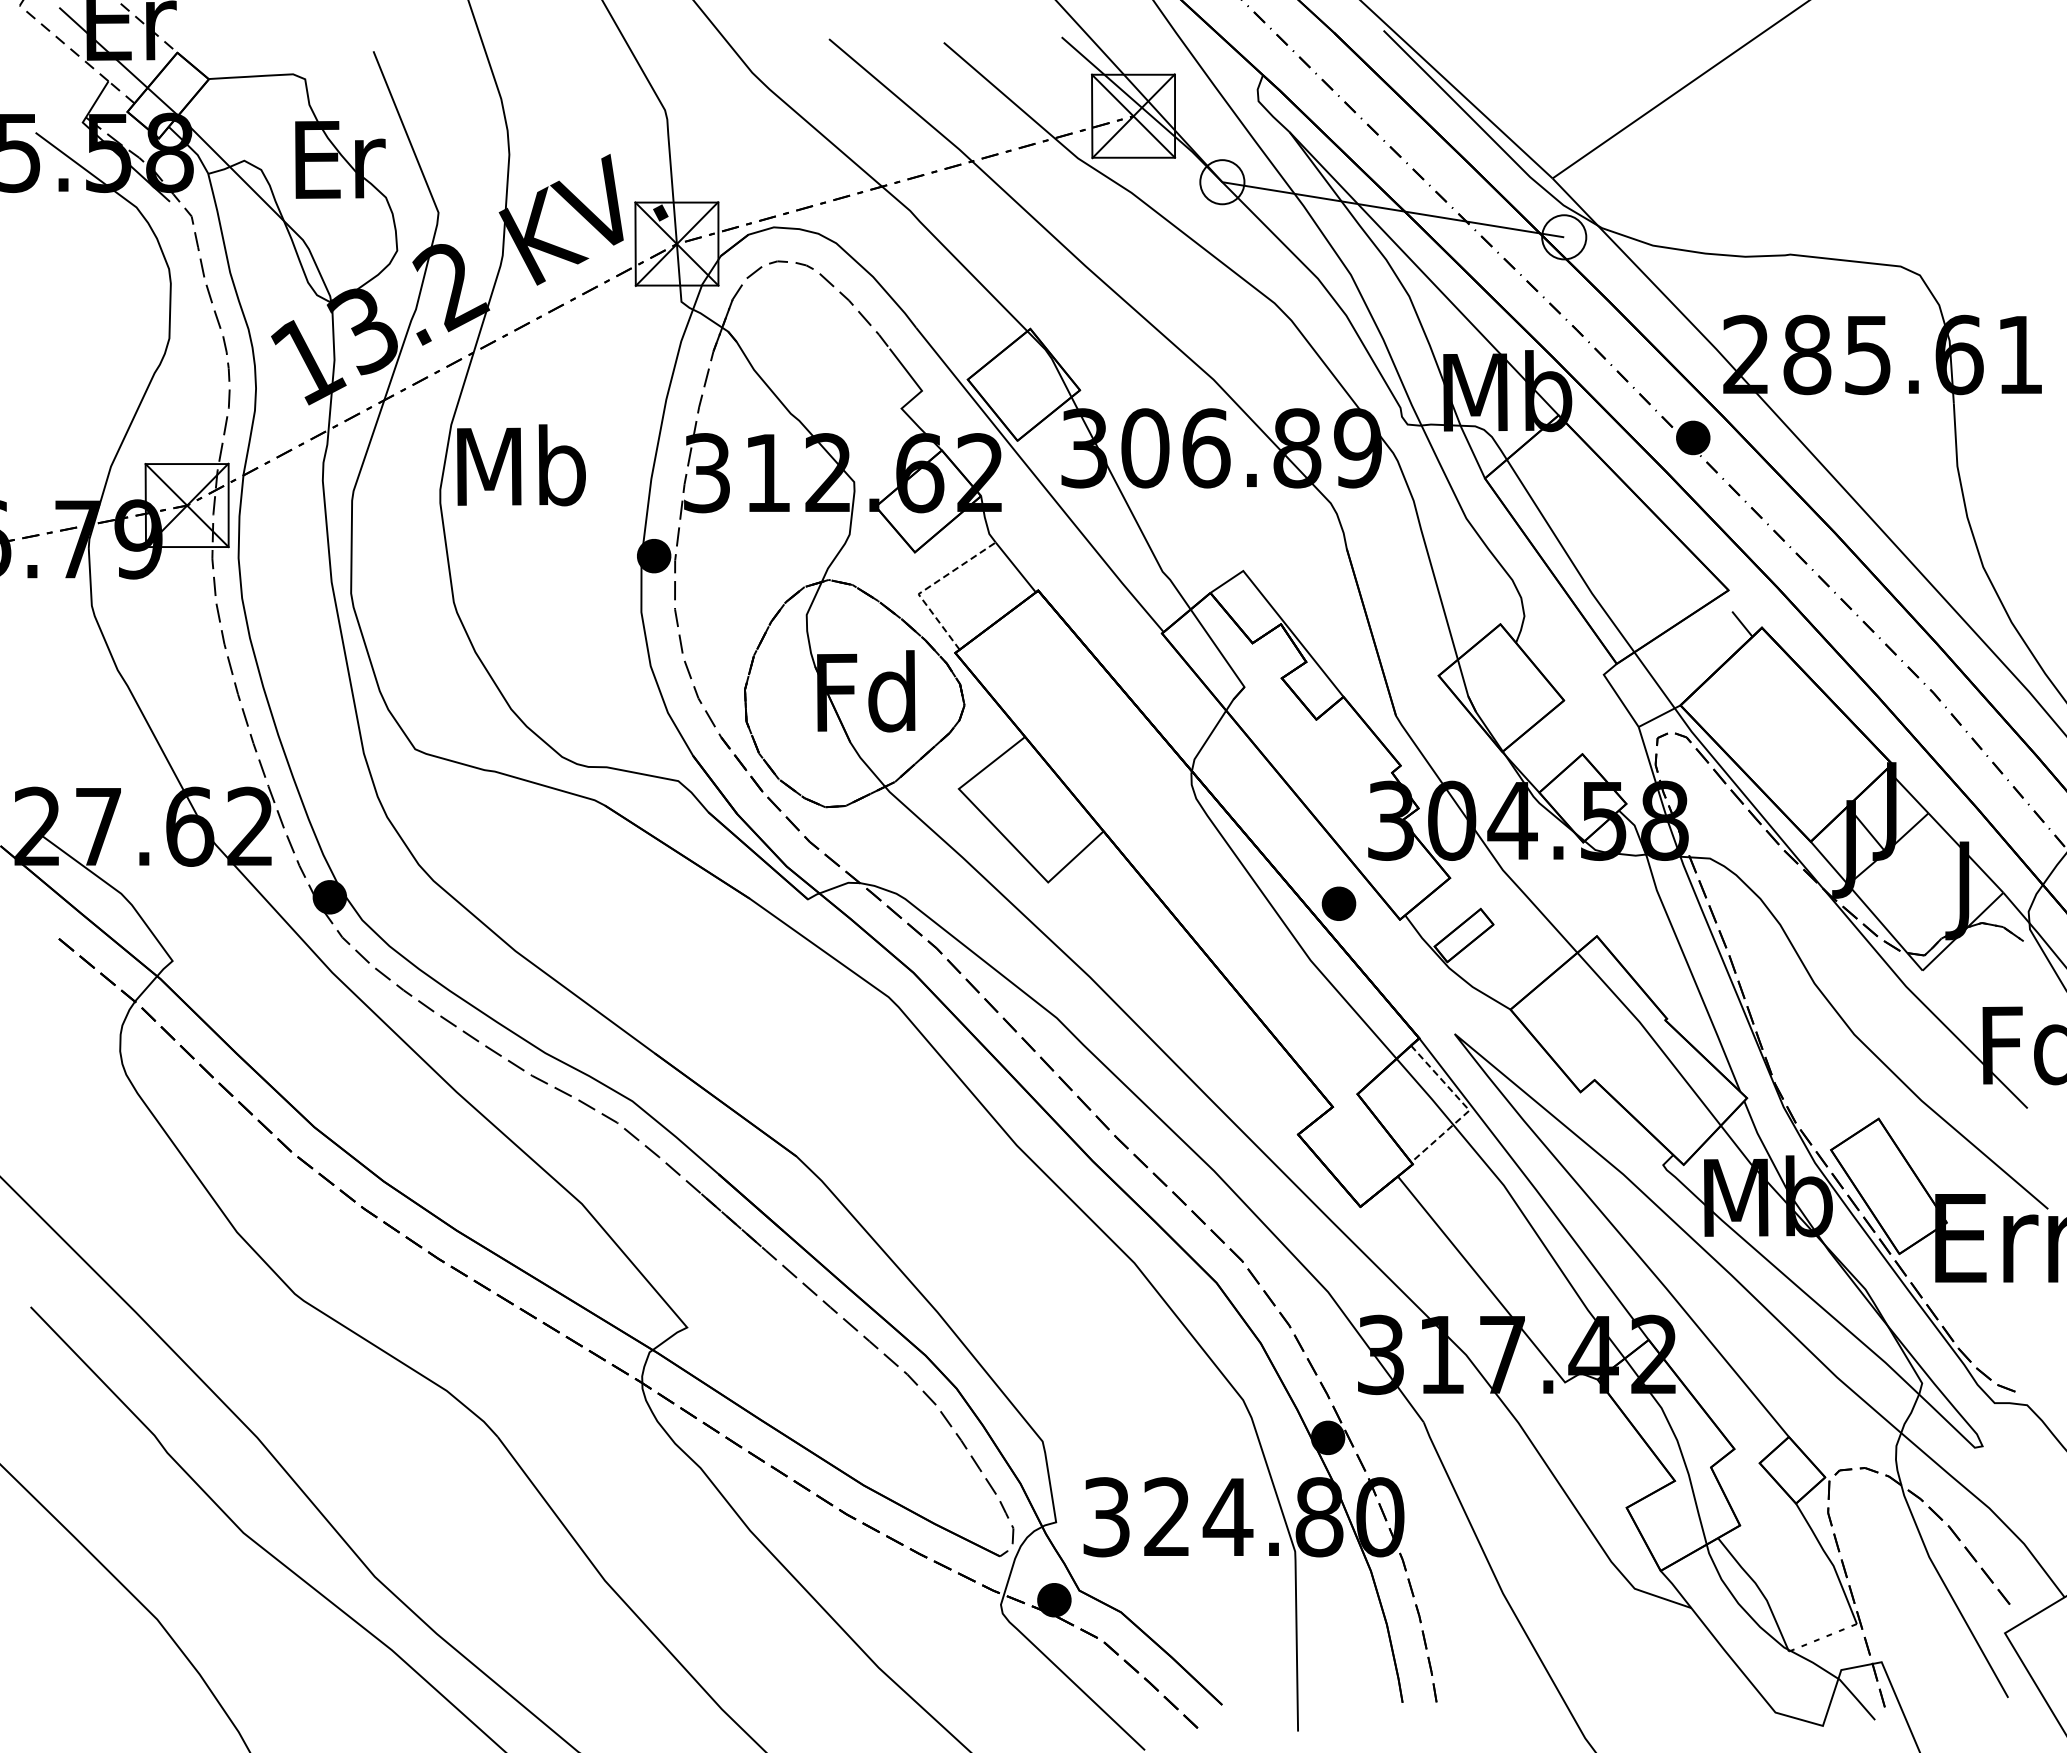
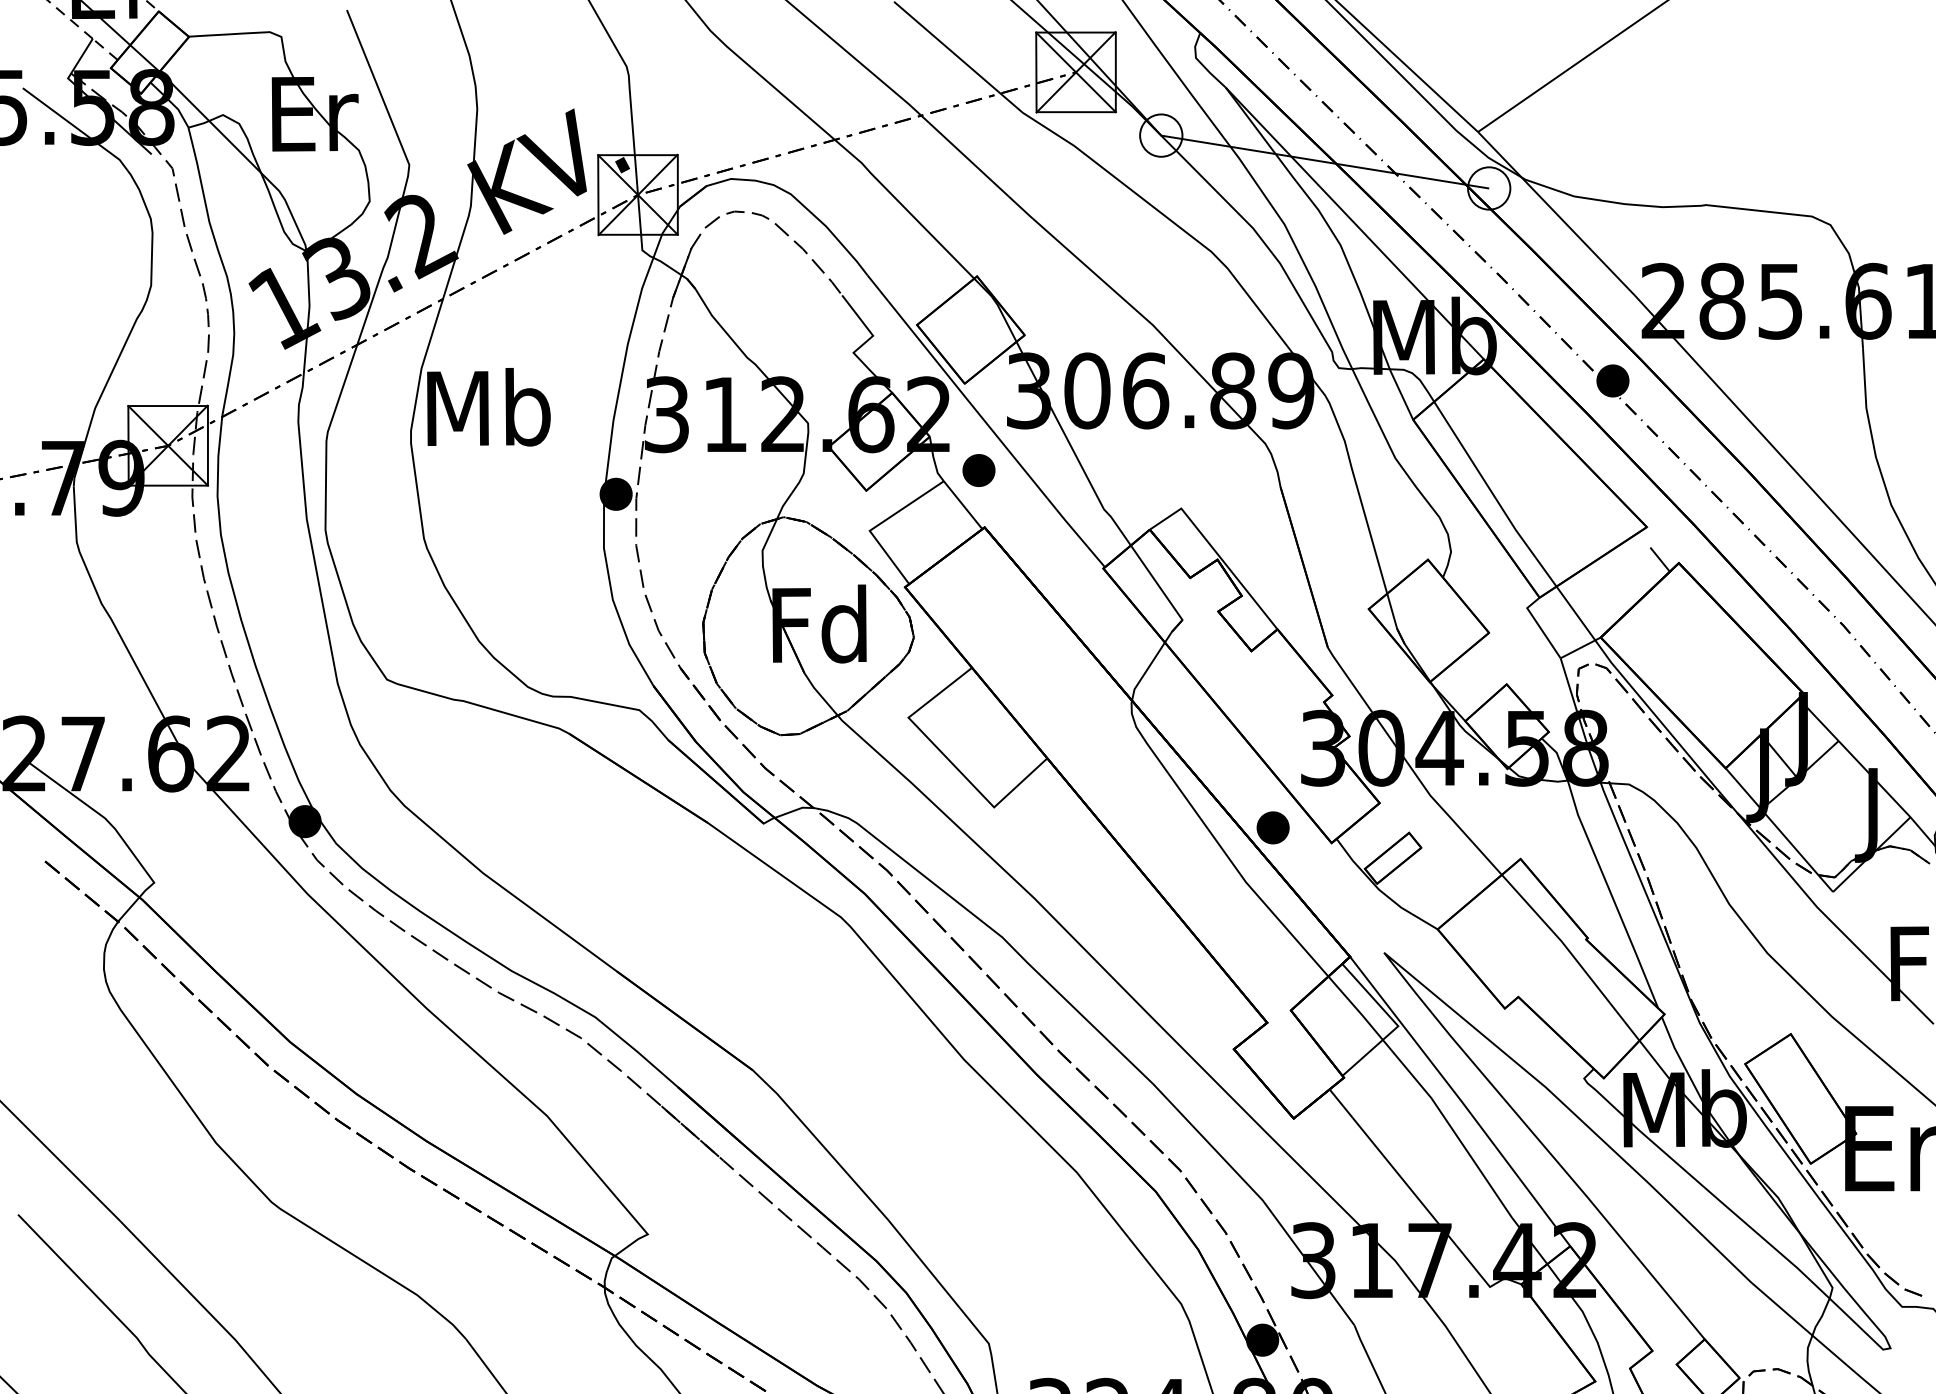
part: (1032, 531) -> (979, 470), added
line: (927, 588) -> (878, 525), dashed -> solid
line: (1466, 1107) -> (1395, 1023), dashed -> solid

